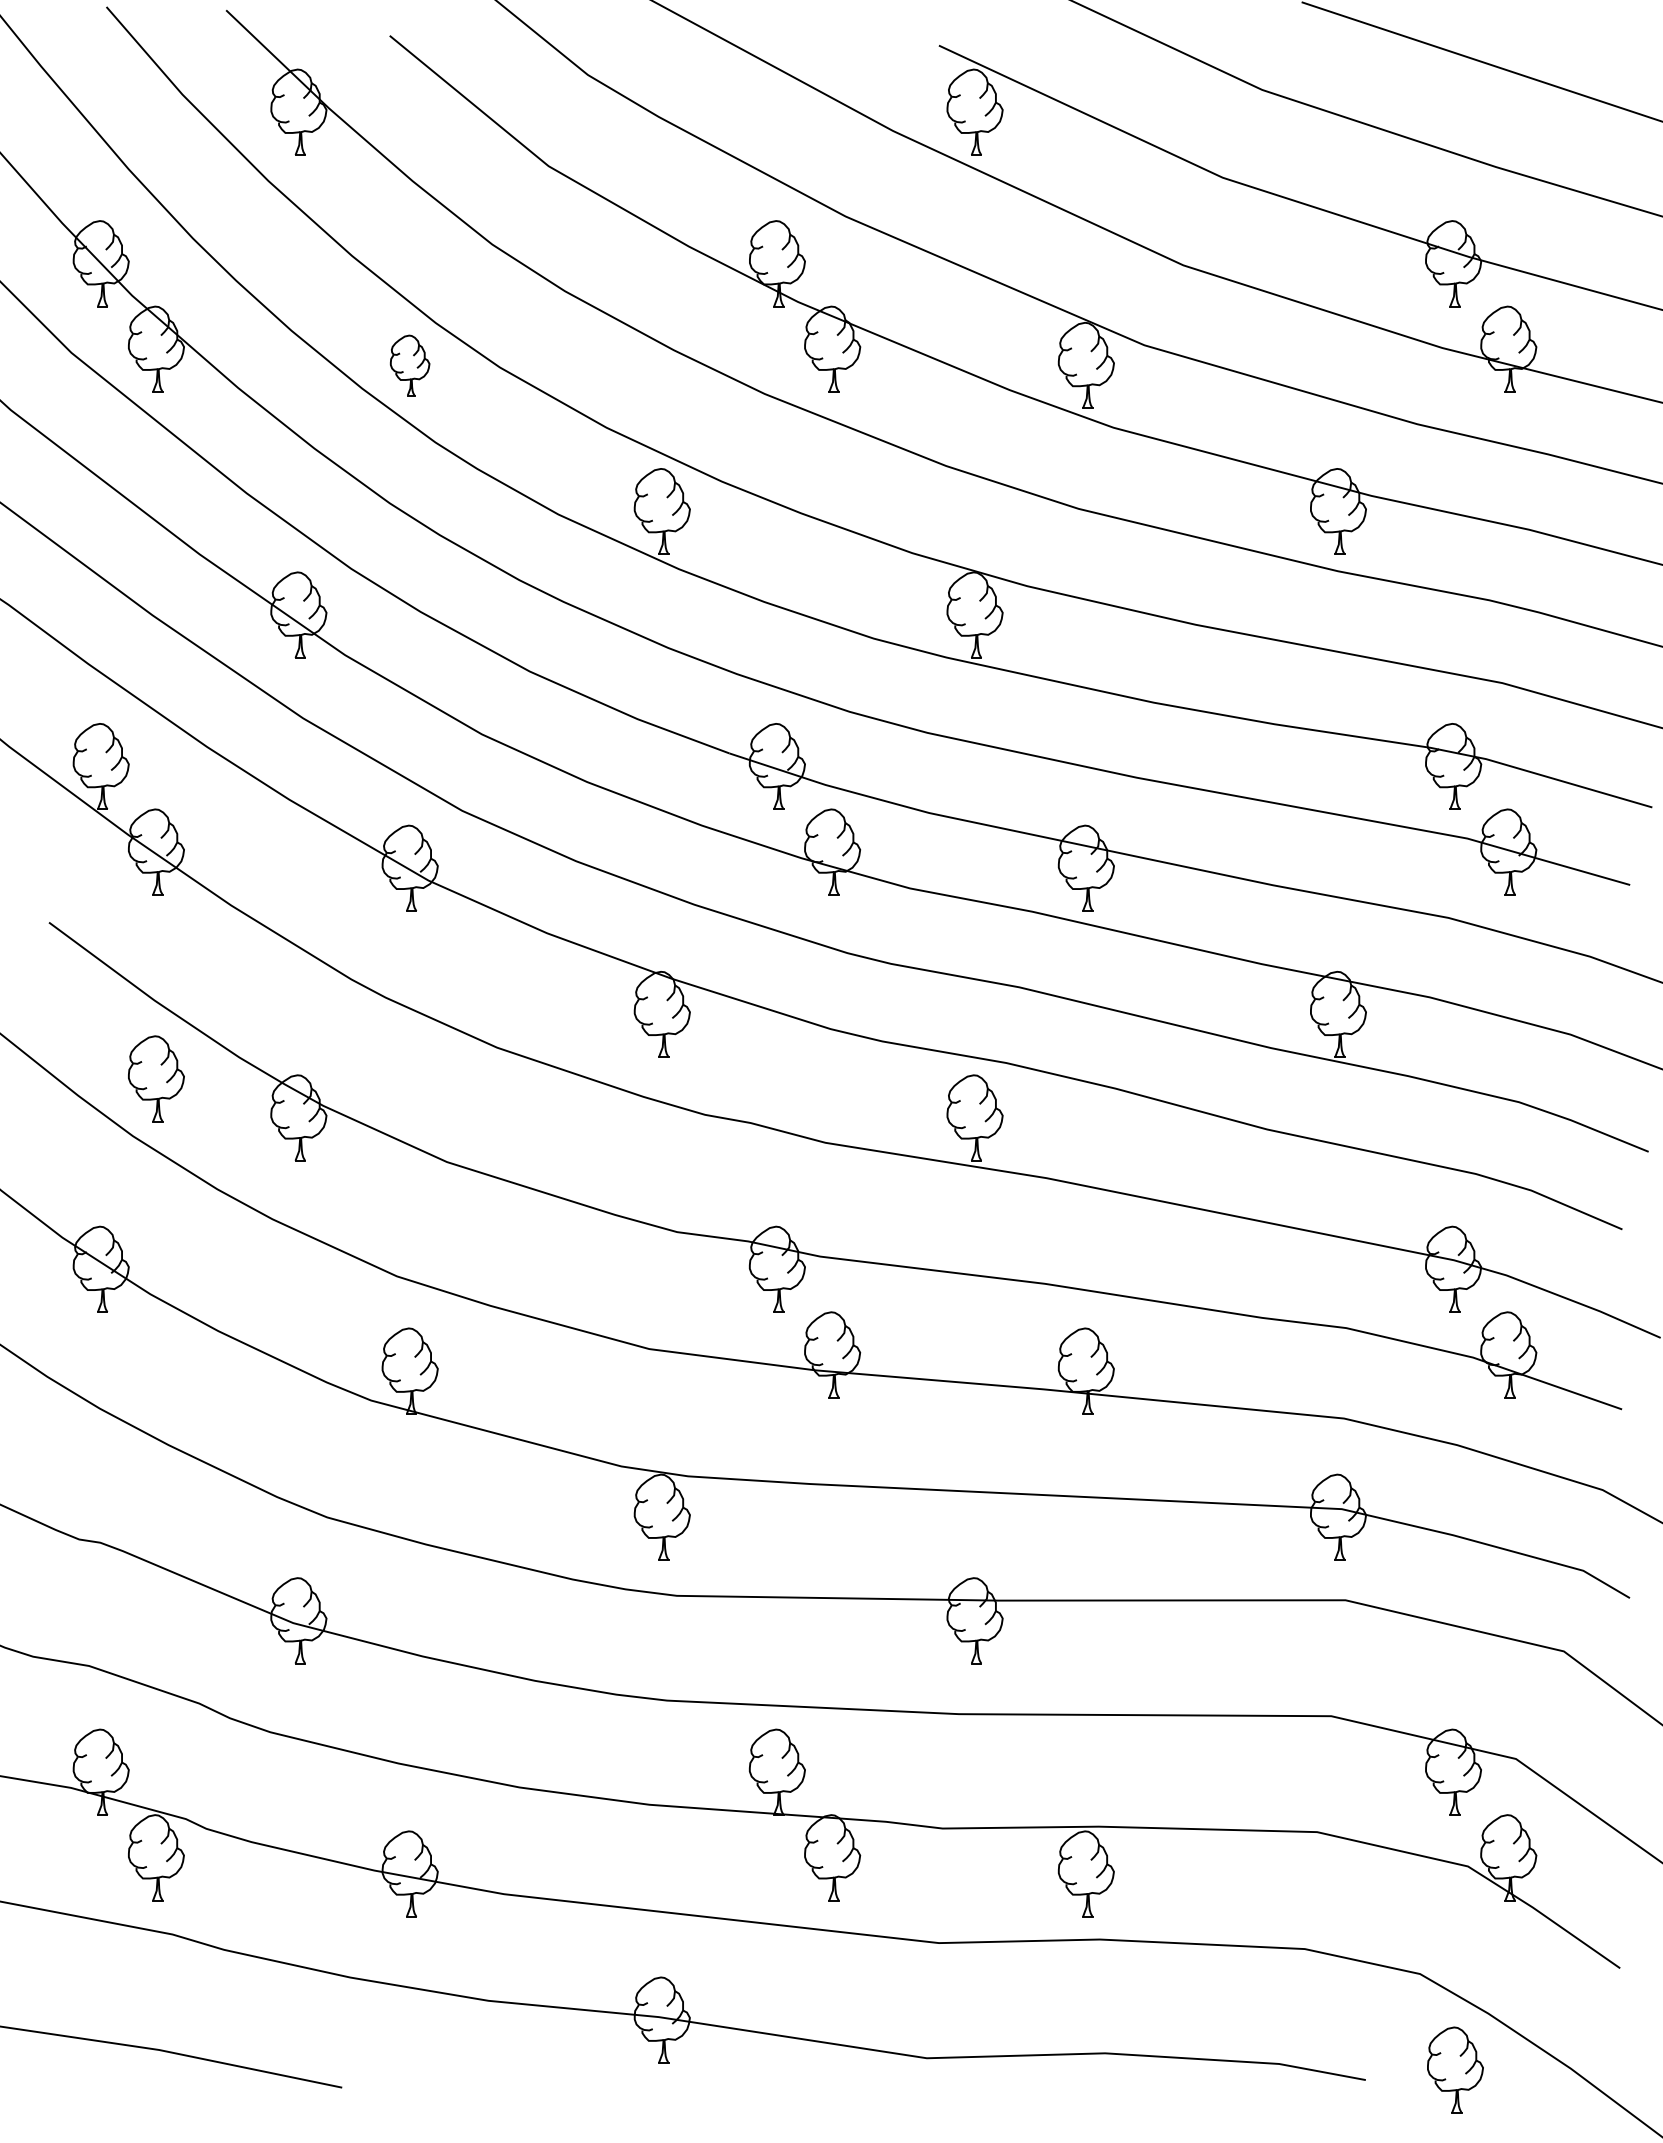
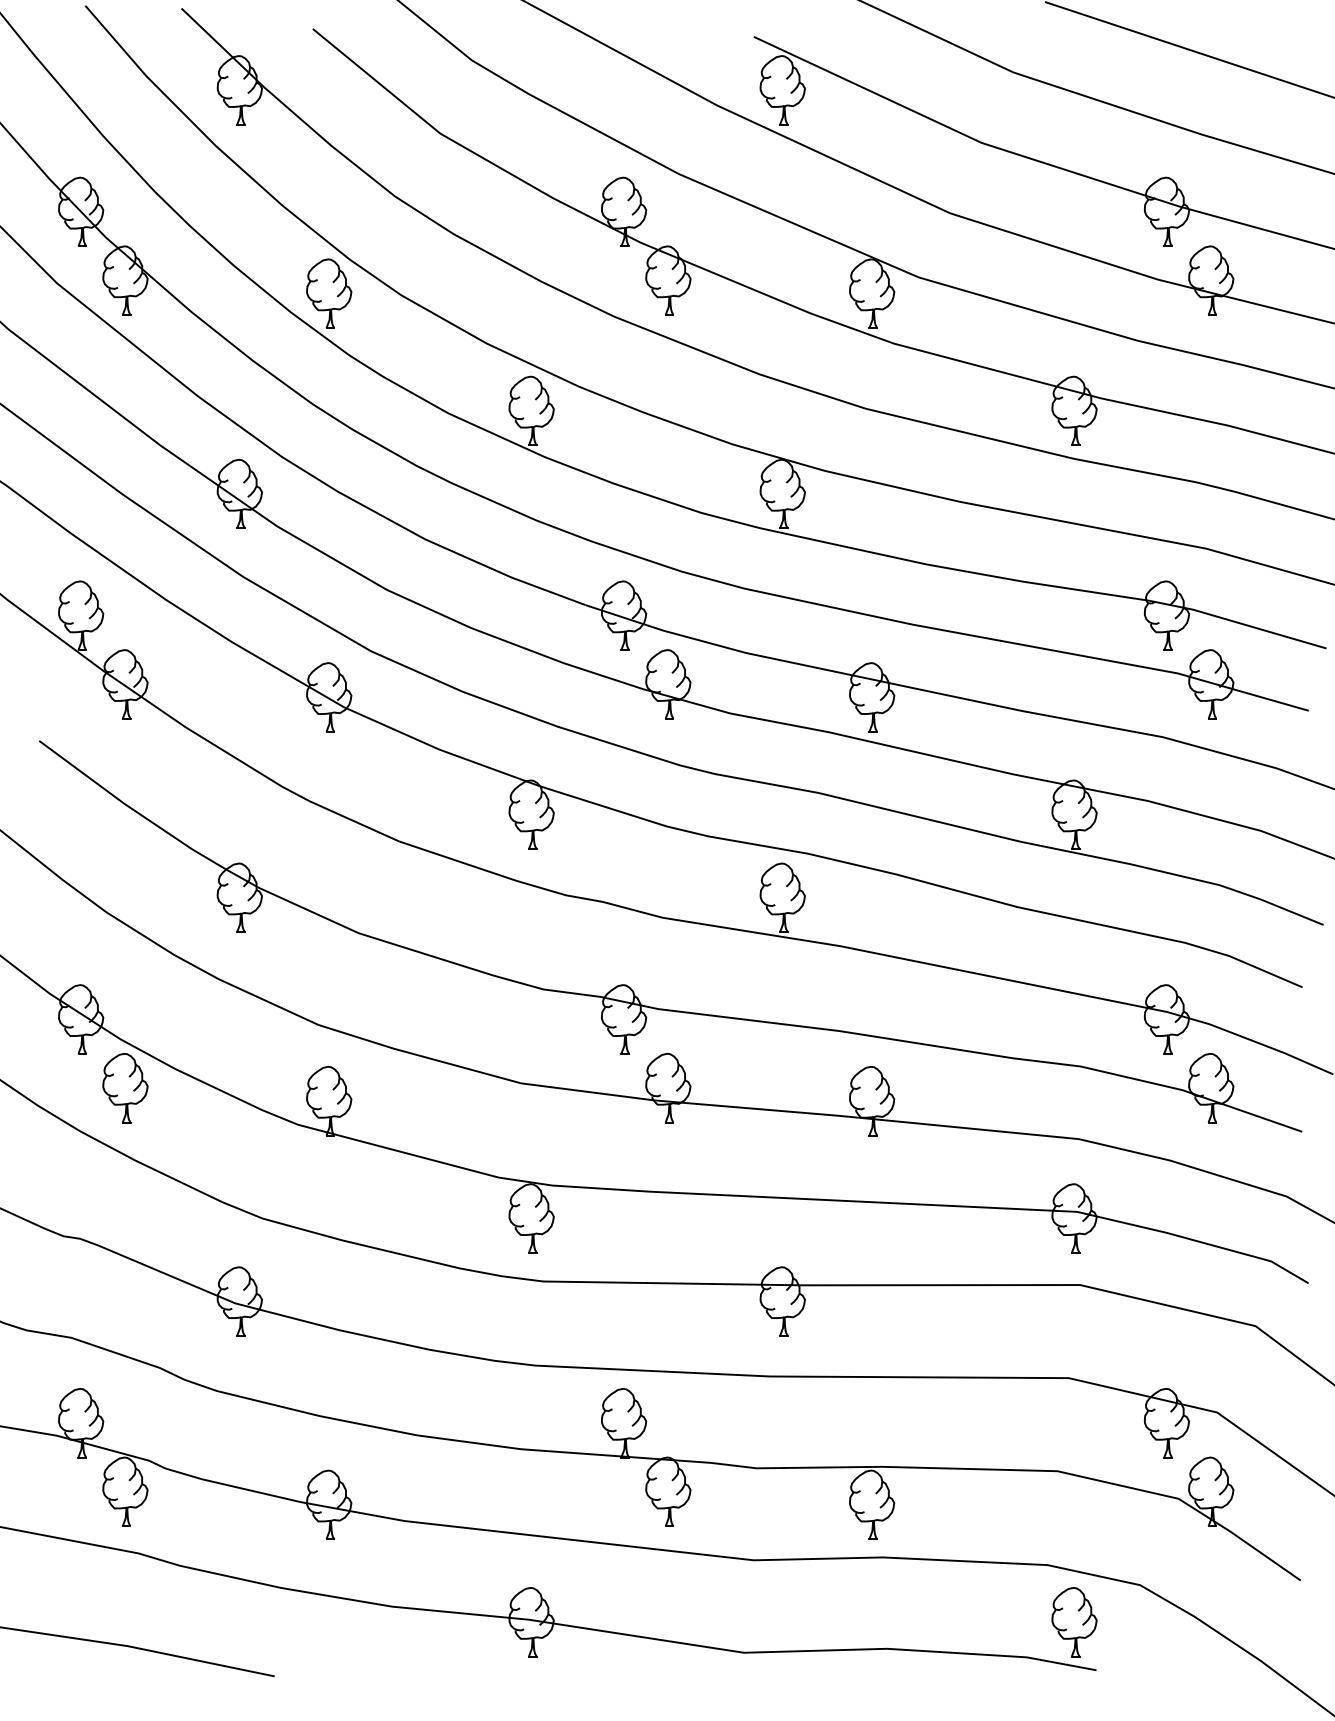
part: (409, 365) -> (328, 293), size x1.43
part: (156, 1078) -> (125, 1087), moved
part: (1455, 2069) -> (1074, 1621), moved

